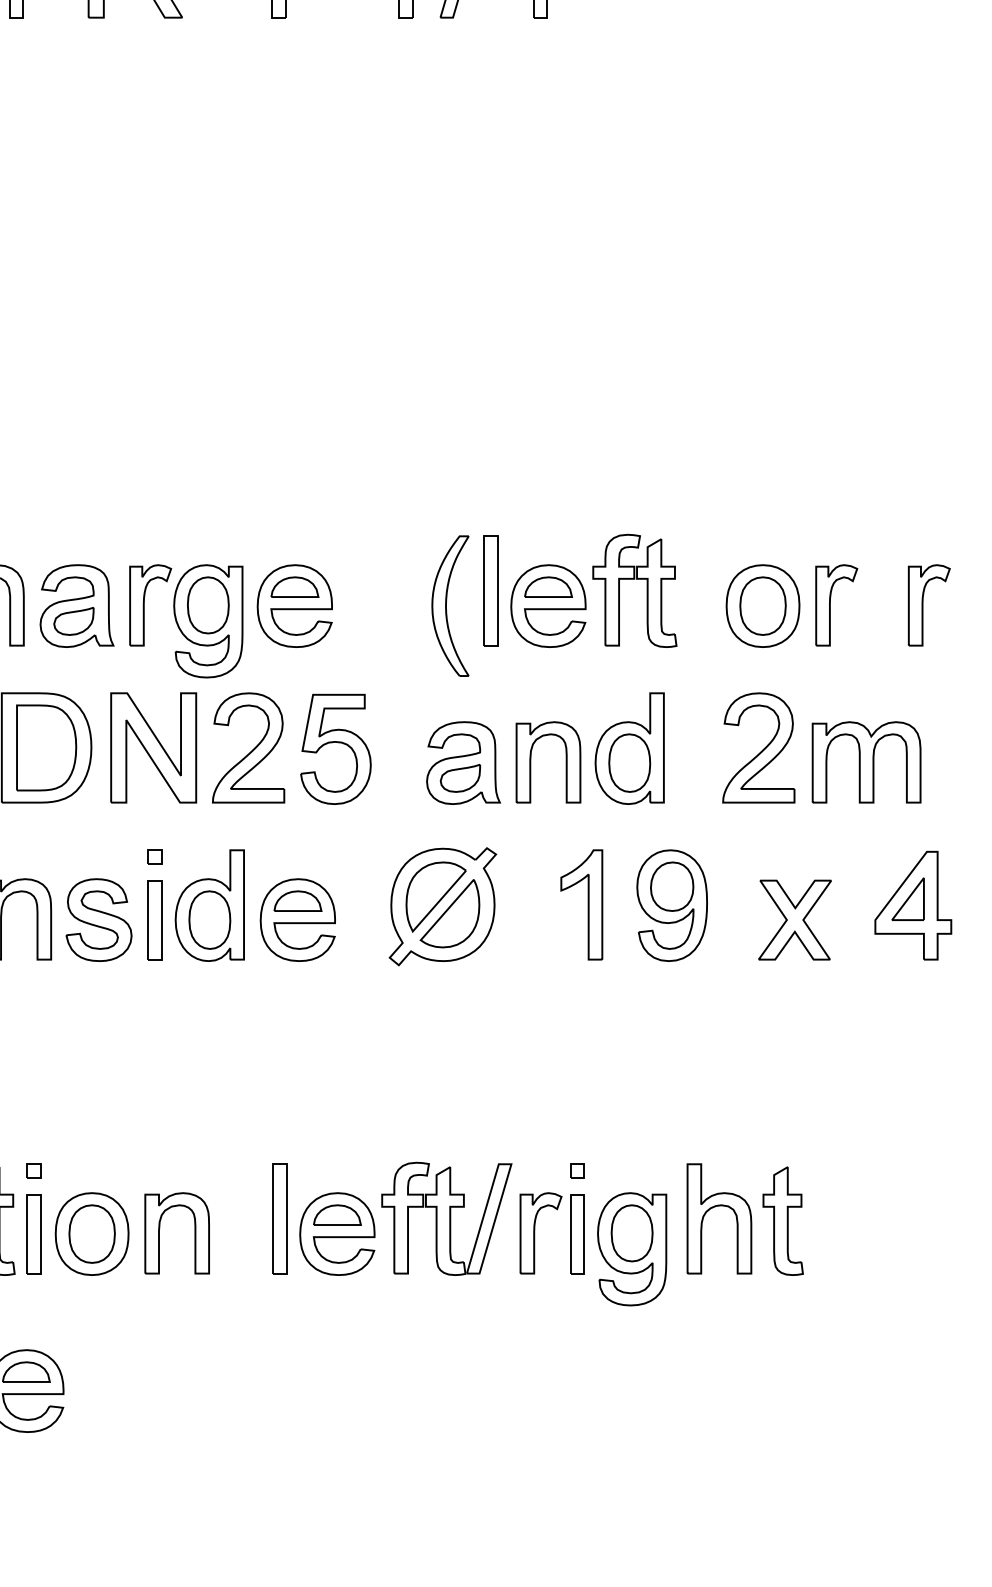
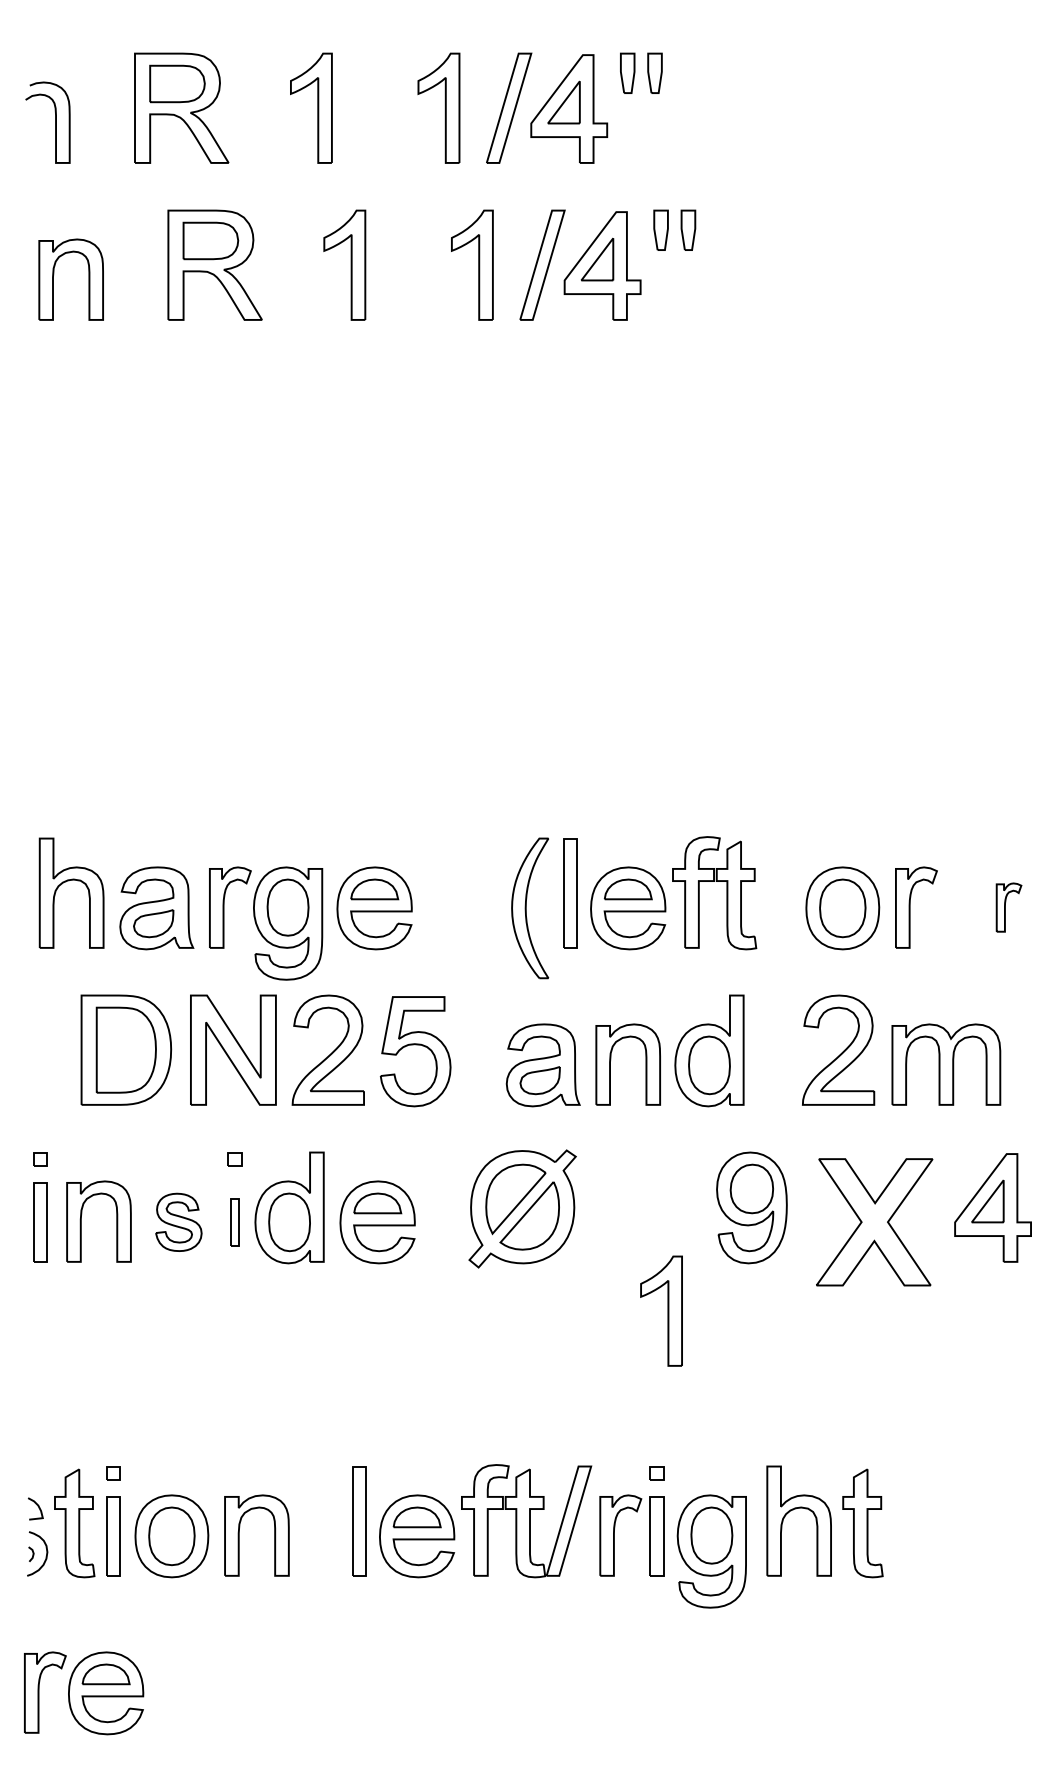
part: (928, 605) -> (1008, 907), size x0.6
part: (581, 904) -> (661, 1310), moved
part: (98, 920) -> (178, 1222), size x0.7
part: (154, 920) -> (234, 1222), size x0.6
part: (794, 920) -> (874, 1222), size x1.6

